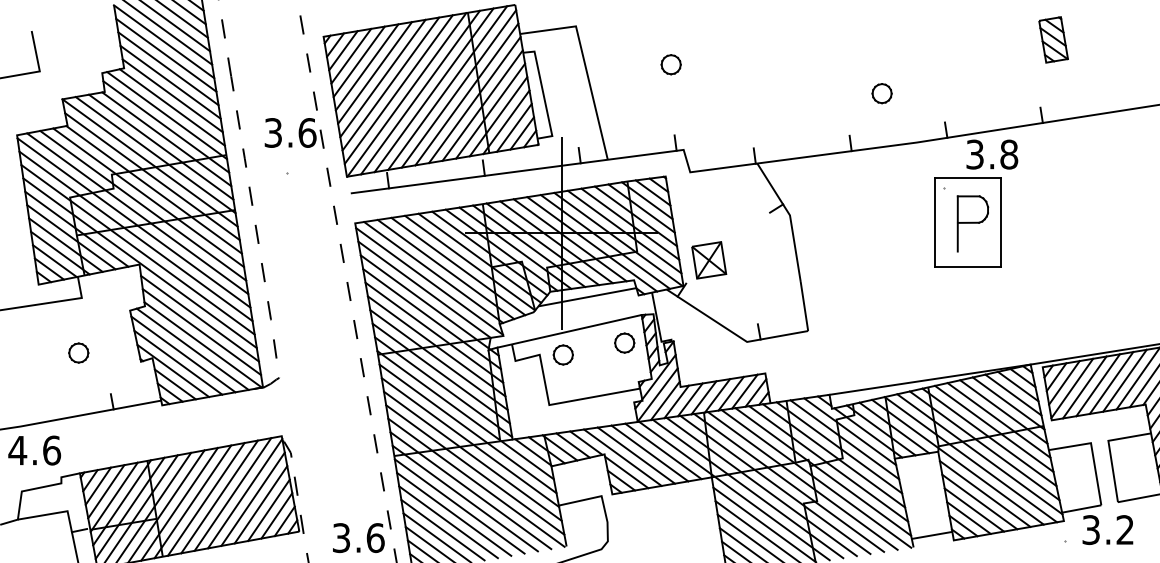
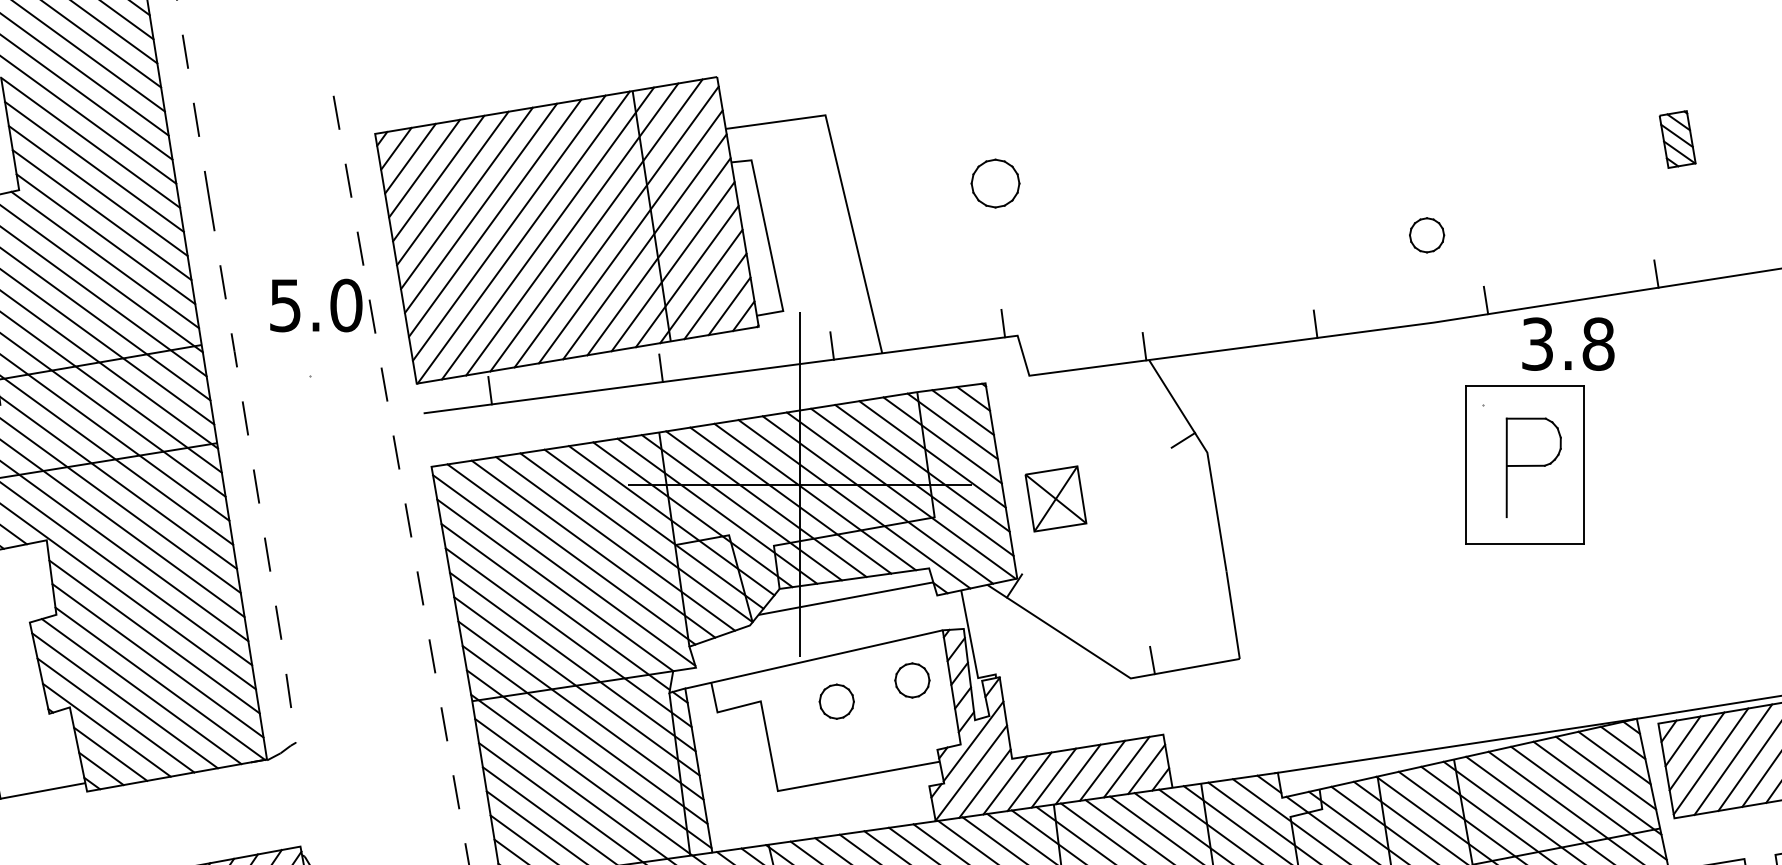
part: (1053, 39) -> (1677, 138), size x0.7
part: (670, 64) -> (994, 183), size x1.4
part: (881, 93) -> (1425, 235), moved
text: (290, 132) -> (316, 304), 3.6 -> 5.0
part: (709, 260) -> (1056, 499), moved
part: (562, 354) -> (835, 700), moved

